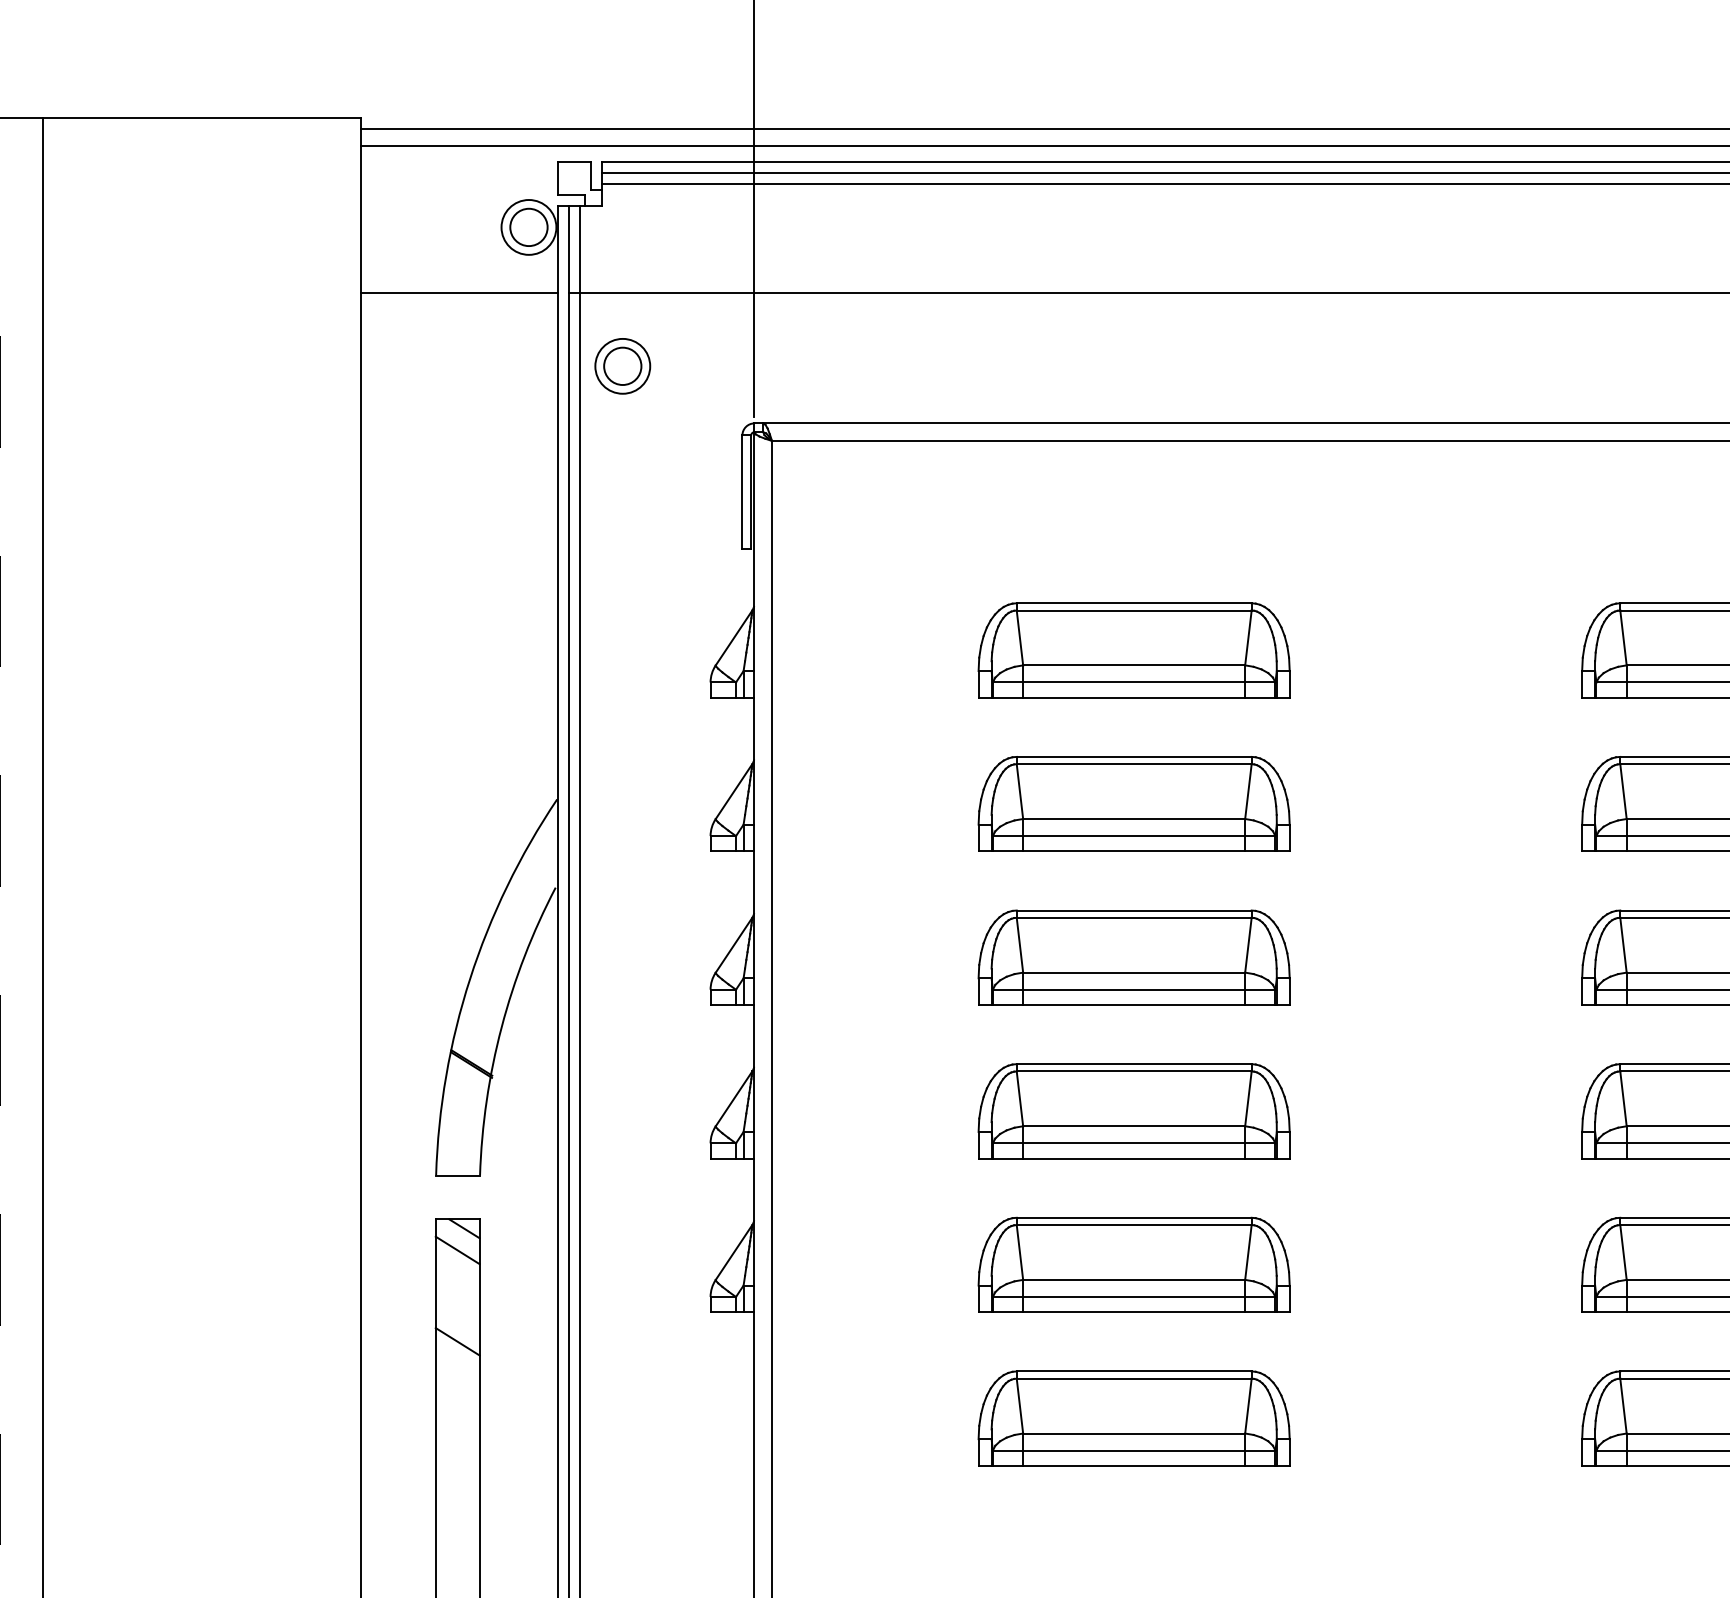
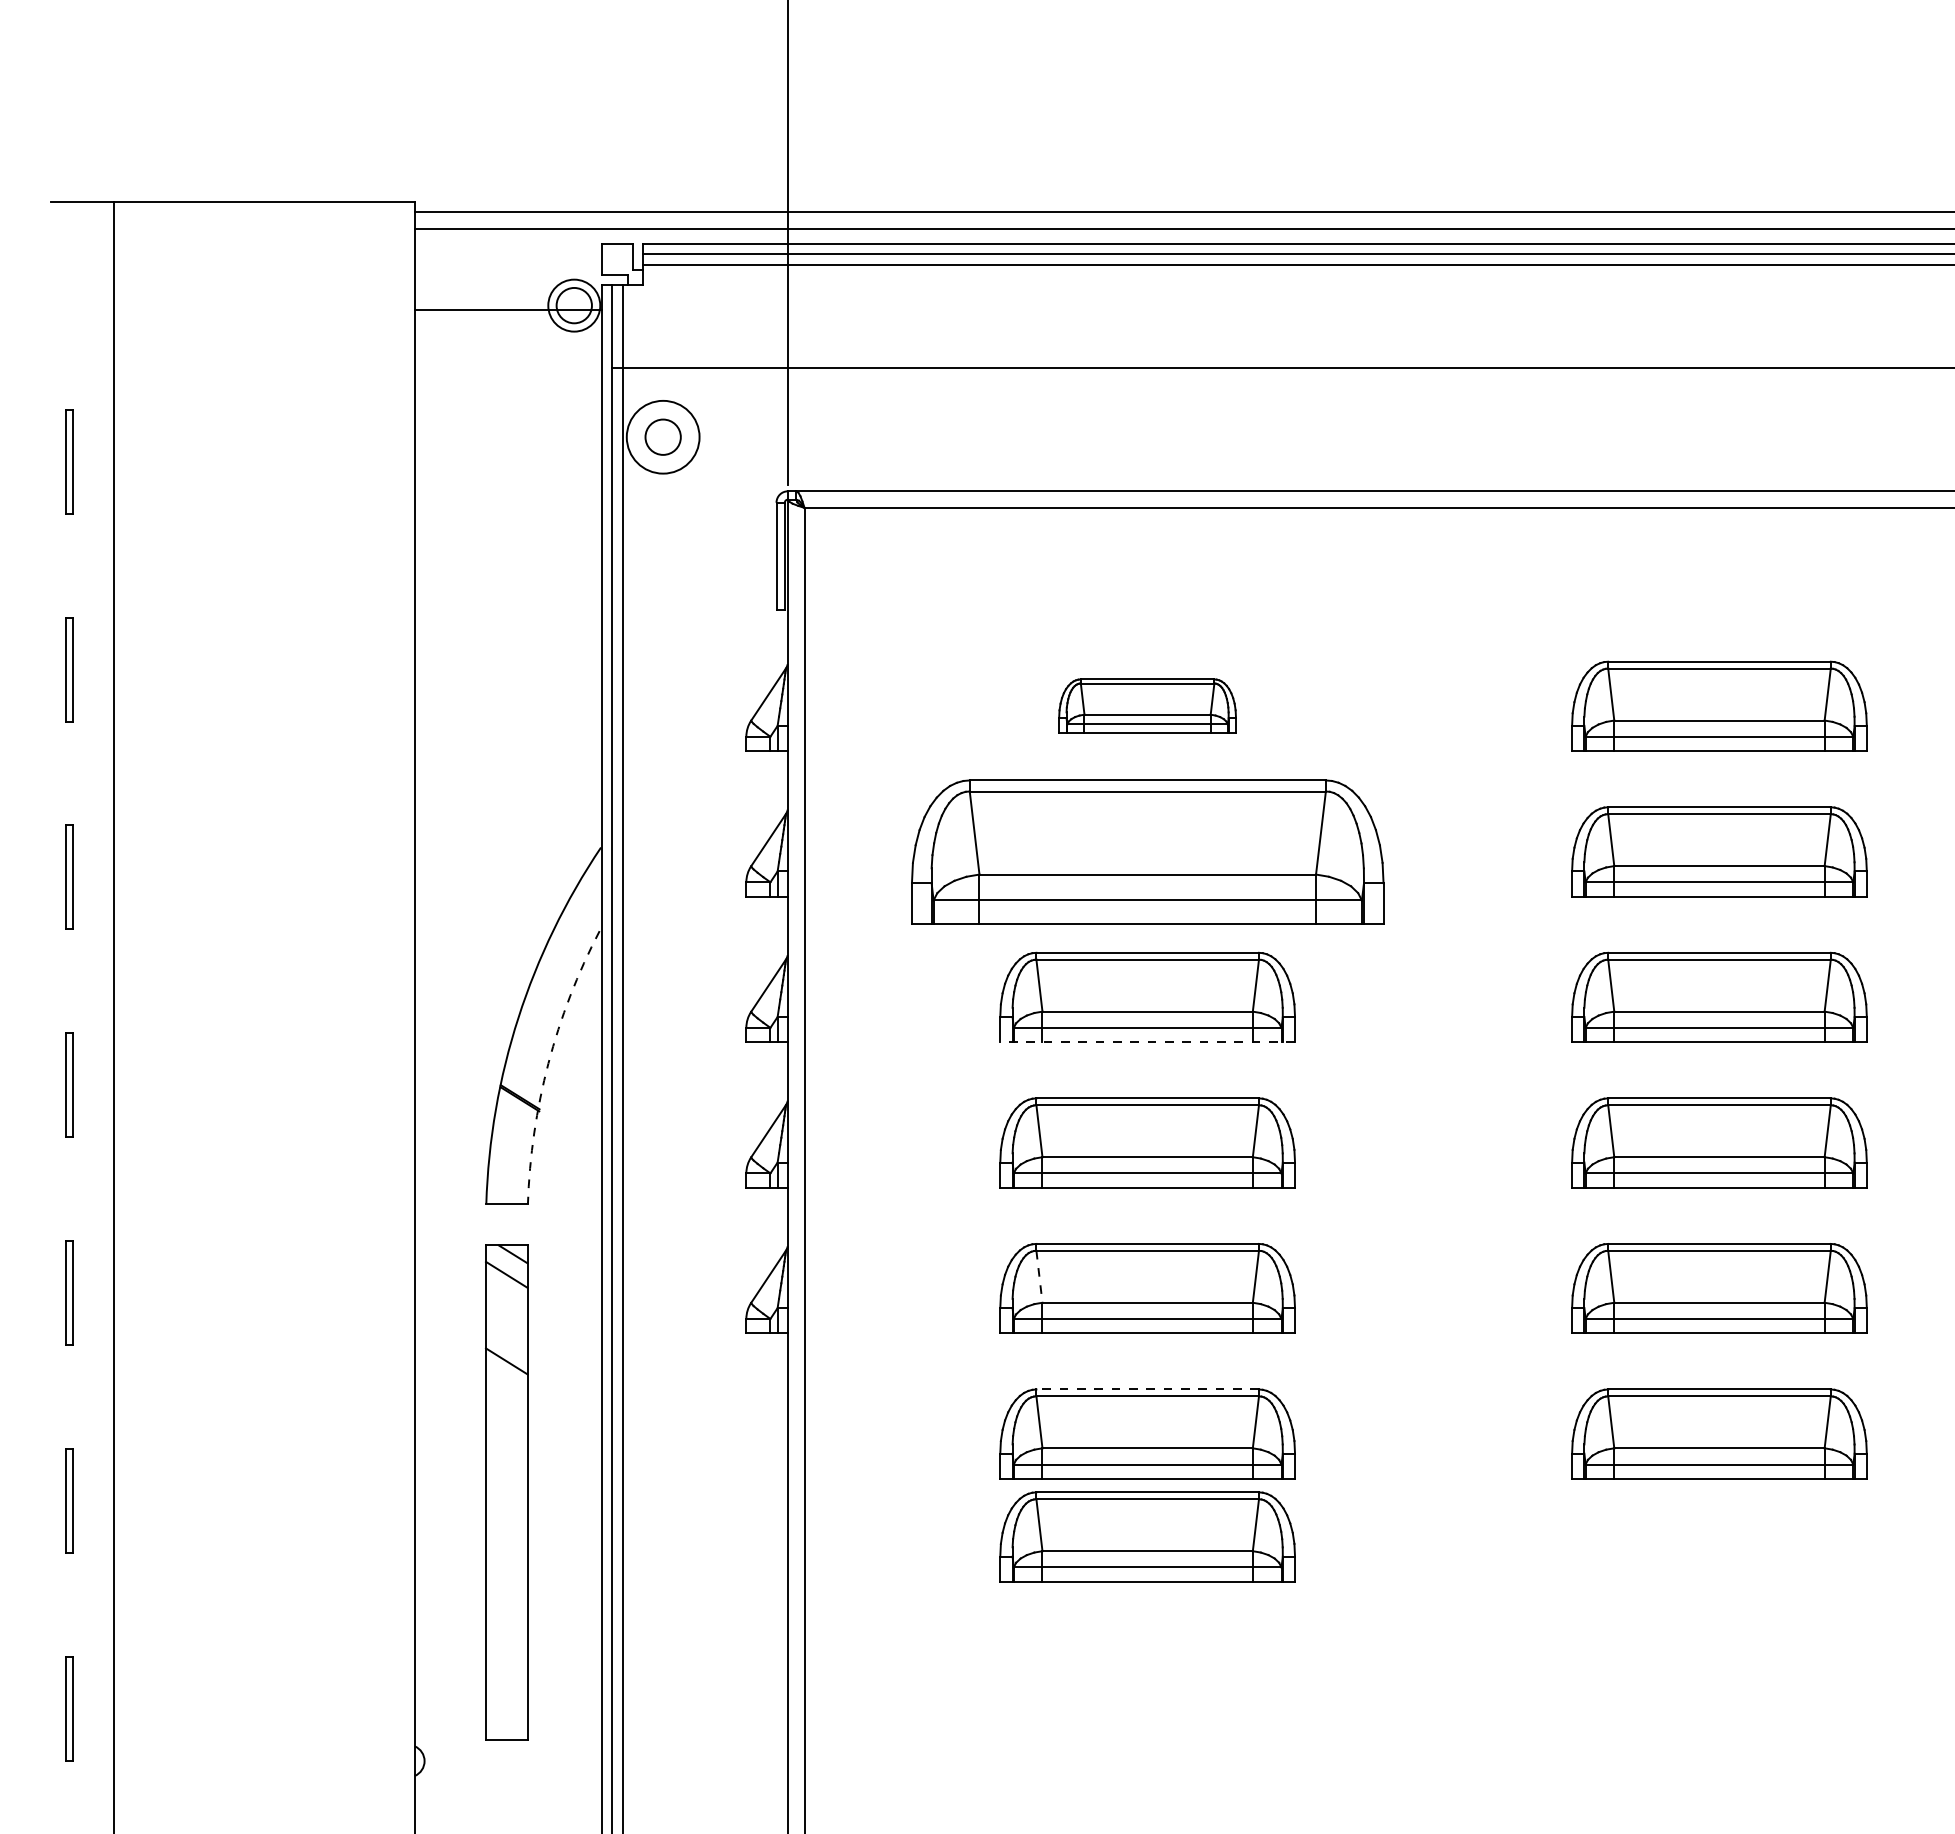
line: (458, 293) -> (507, 310), moved
circle: (623, 366) -> (663, 437), size x1.4
part: (1133, 649) -> (1147, 705), size x0.6
part: (1133, 803) -> (1147, 851), size x1.6
line: (1133, 1005) -> (1147, 1042), solid -> dashed
arc: (501, 1027) -> (548, 1063), solid -> dashed
line: (1020, 1253) -> (1039, 1277), solid -> dashed
line: (1133, 1371) -> (1147, 1389), solid -> dashed
part: (1133, 1526) -> (1147, 1536), added

